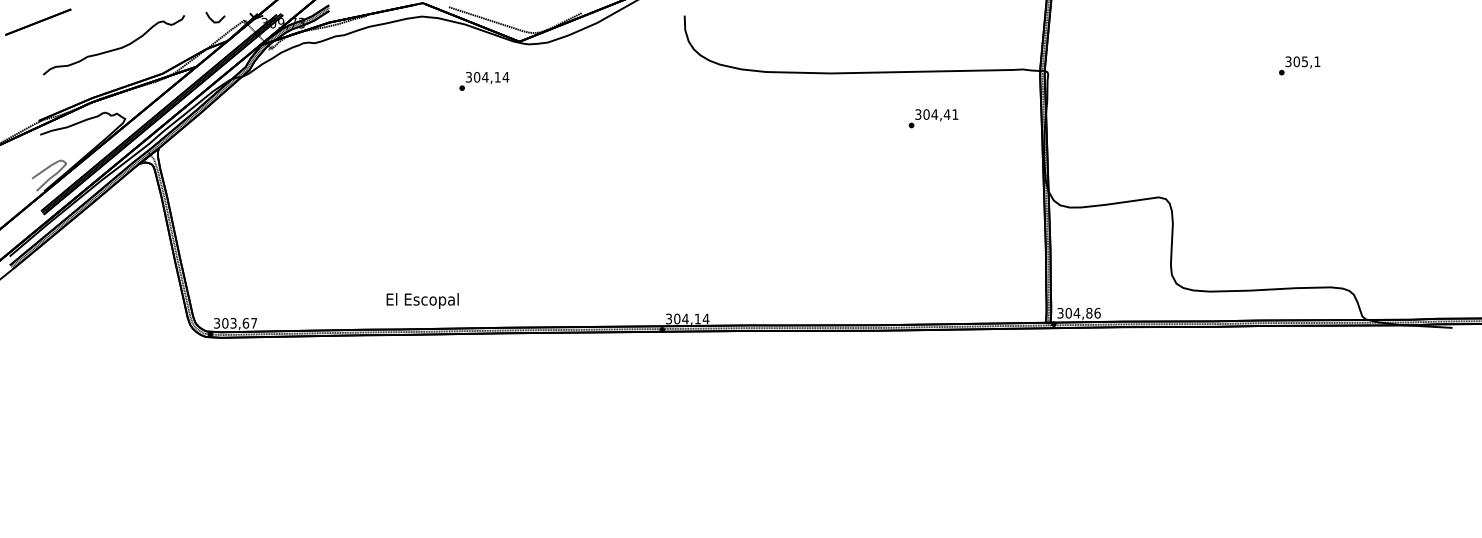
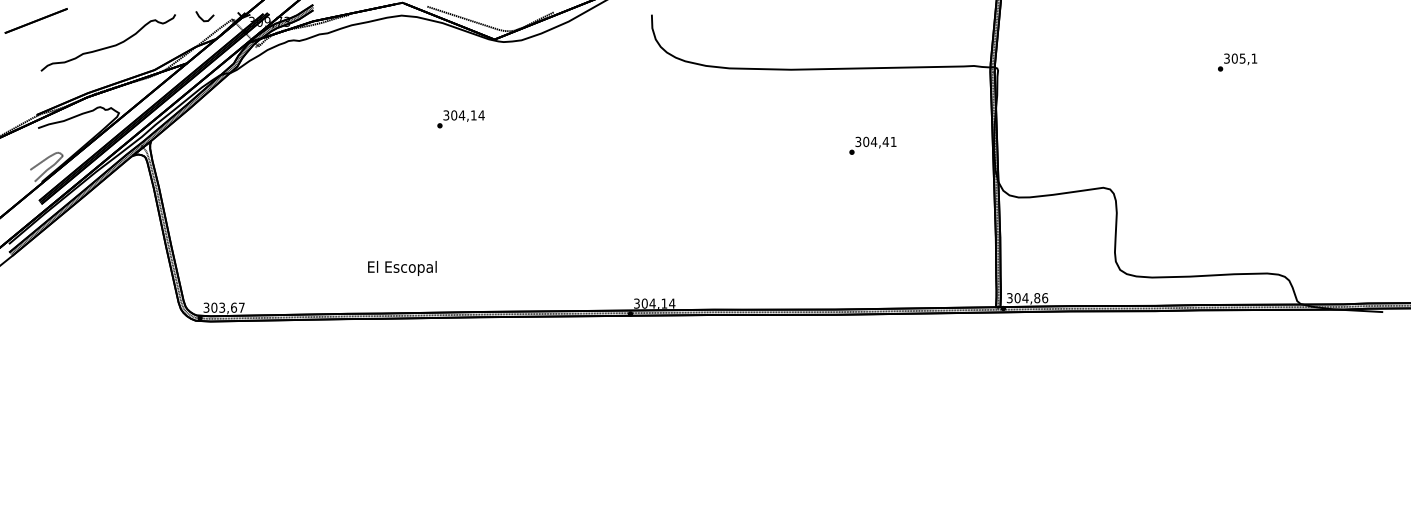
text: (483, 81) -> (460, 119), moved
text: (933, 118) -> (872, 145), moved
text: (422, 301) -> (402, 268), moved

